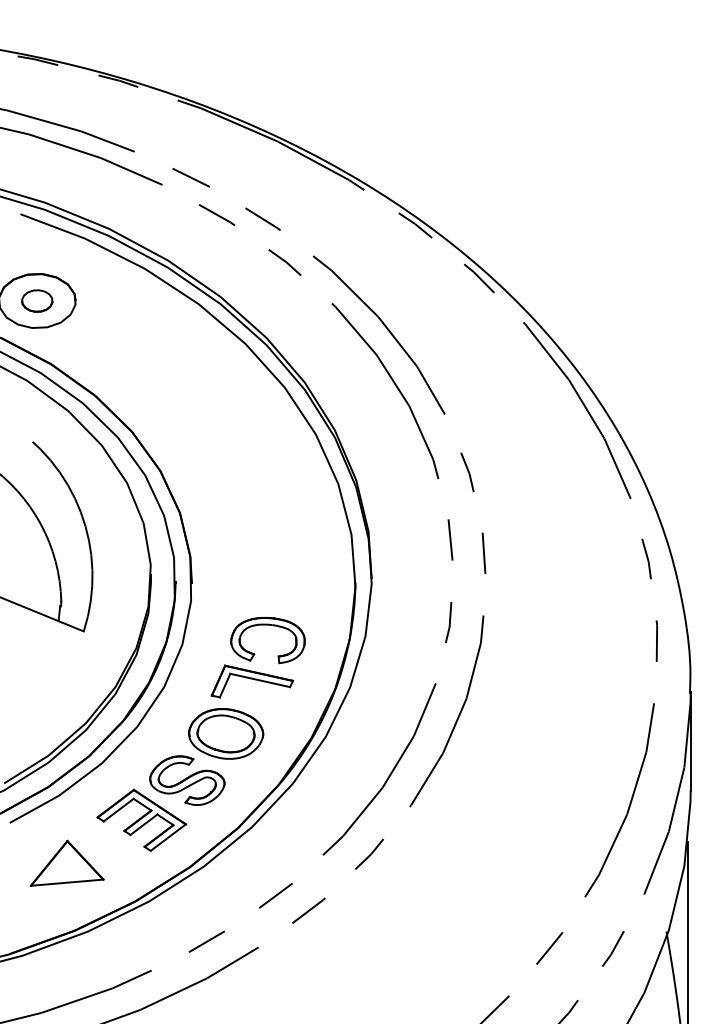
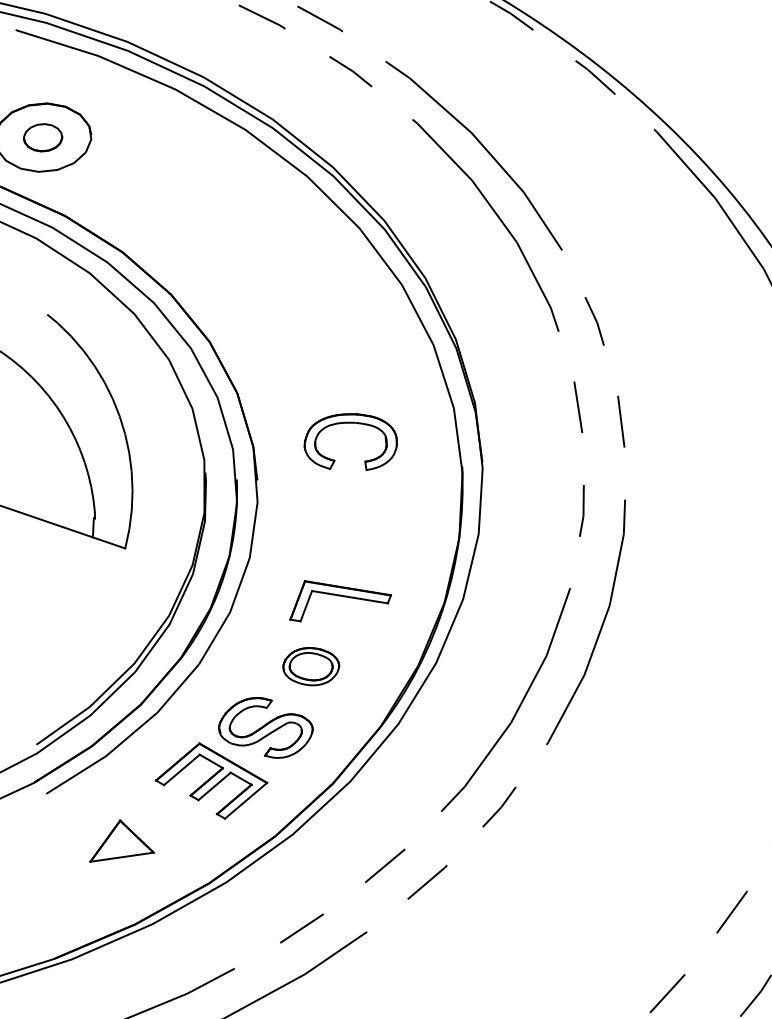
part: (267, 625) -> (349, 423), moved
part: (226, 733) -> (311, 666), size x0.6
part: (66, 862) -> (120, 839), size x0.7

